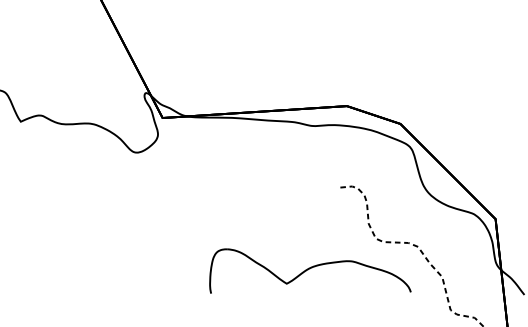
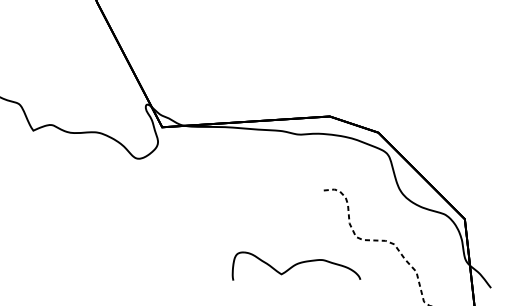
part: (310, 270) -> (296, 265), size x0.7

